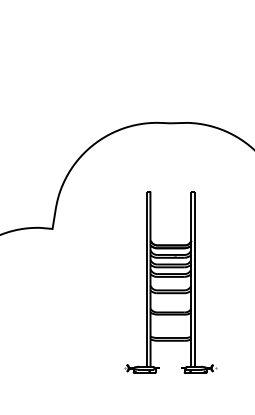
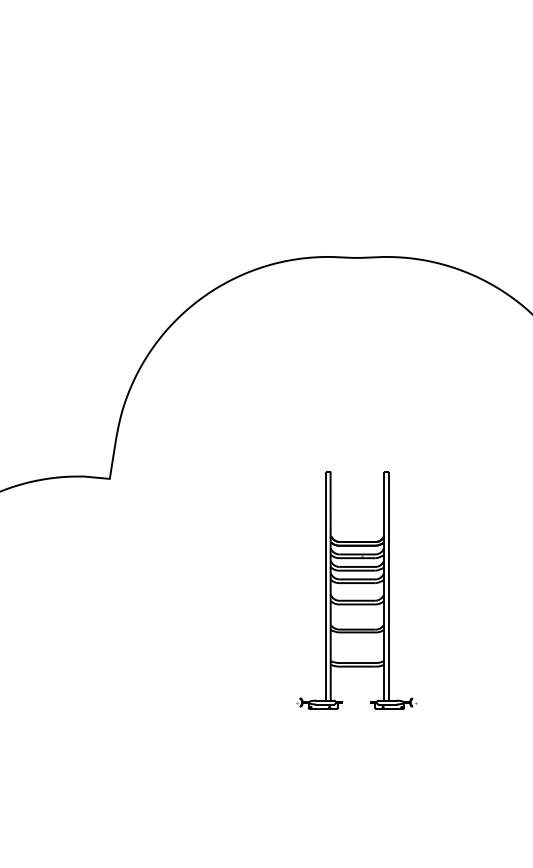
part: (170, 281) -> (356, 588), size x0.62

